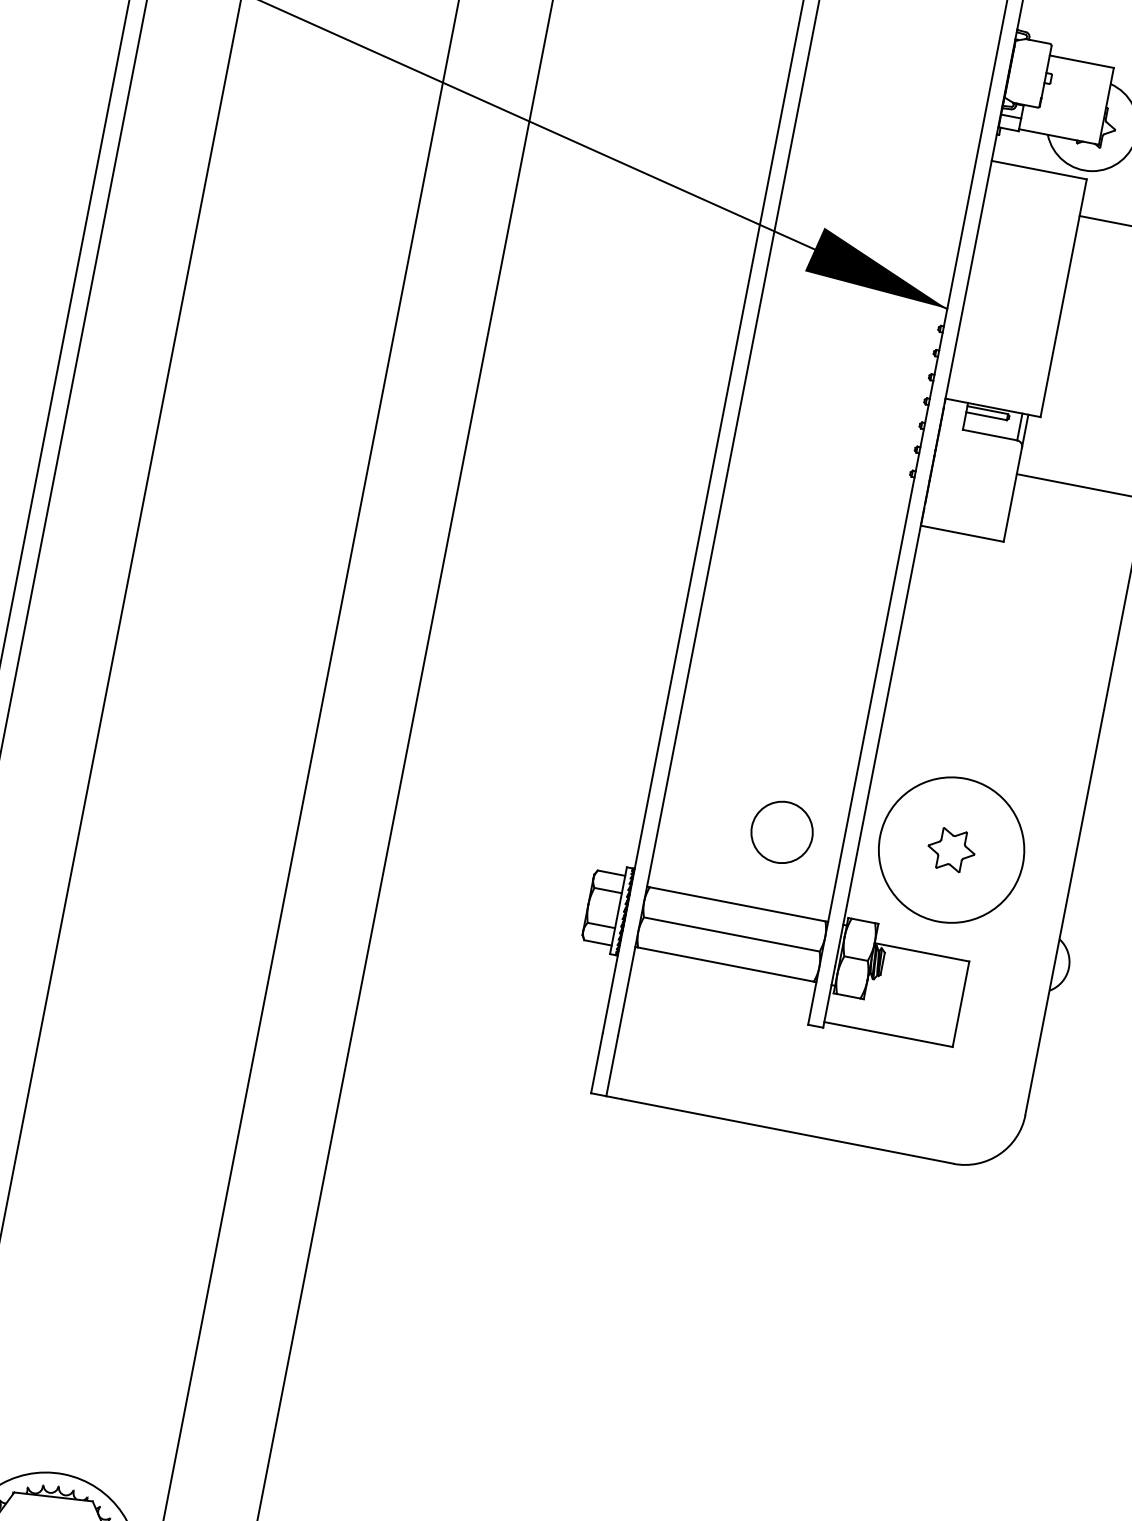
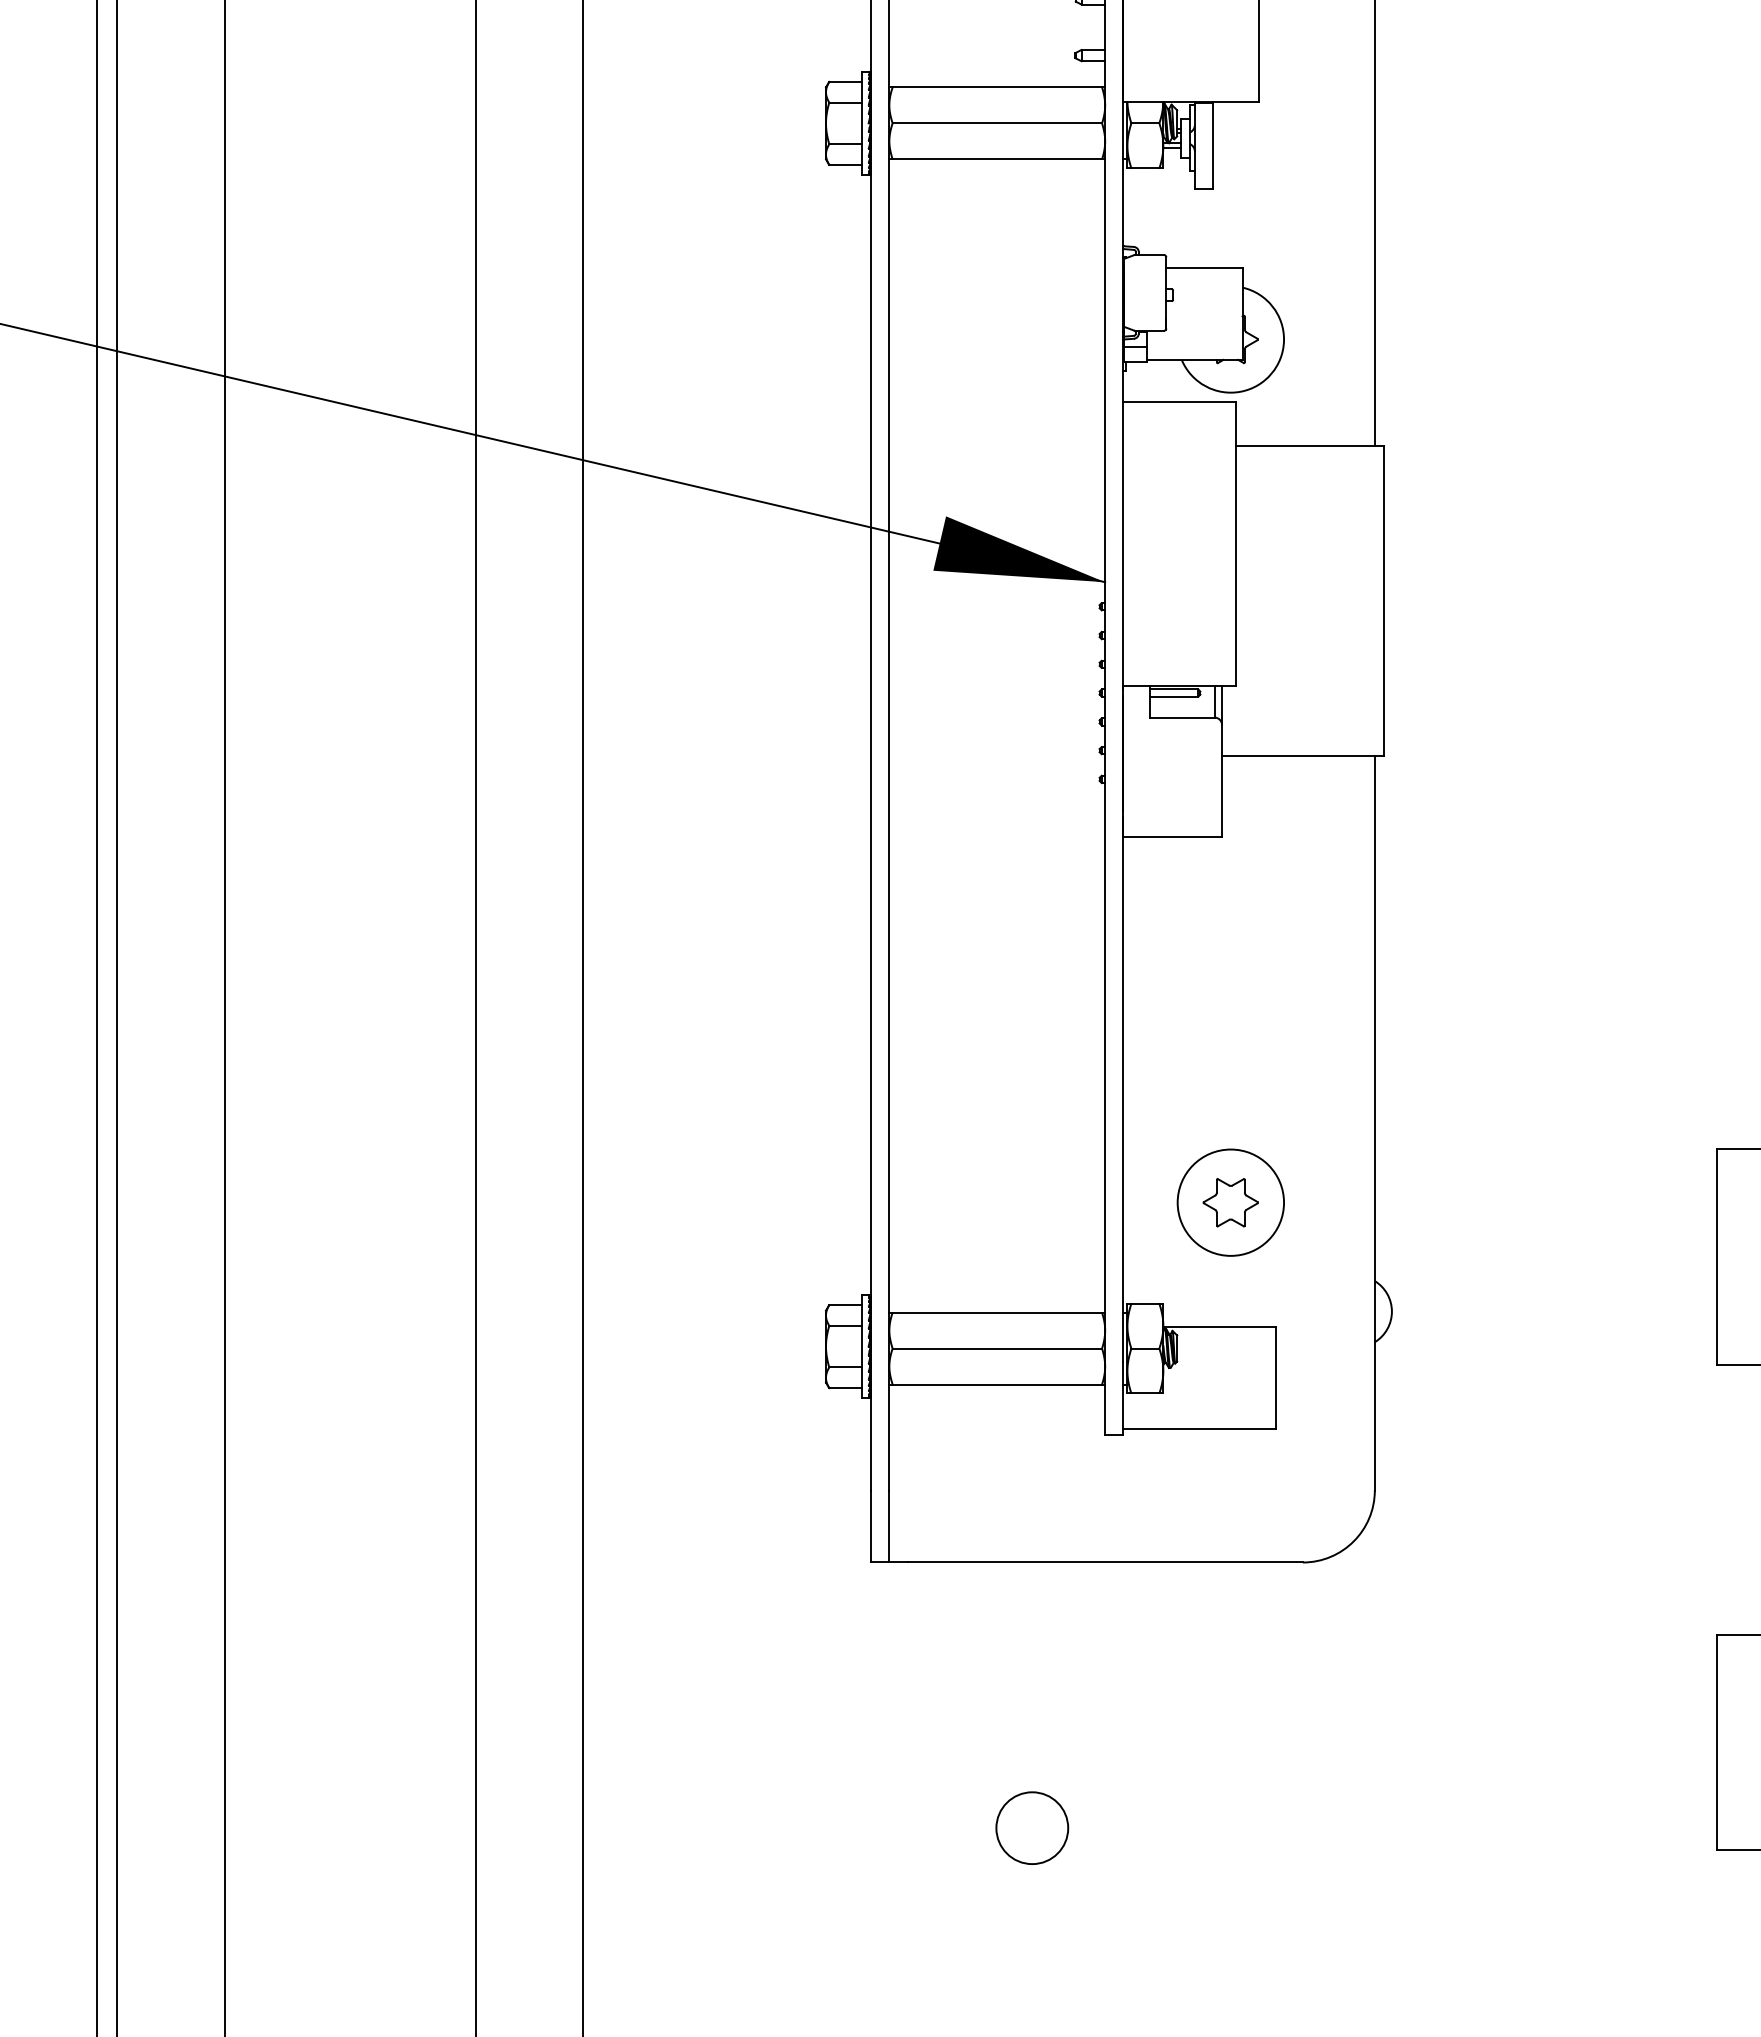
circle: (782, 831) -> (1032, 1827), moved
circle: (951, 849) -> (1230, 1202), size x0.62

